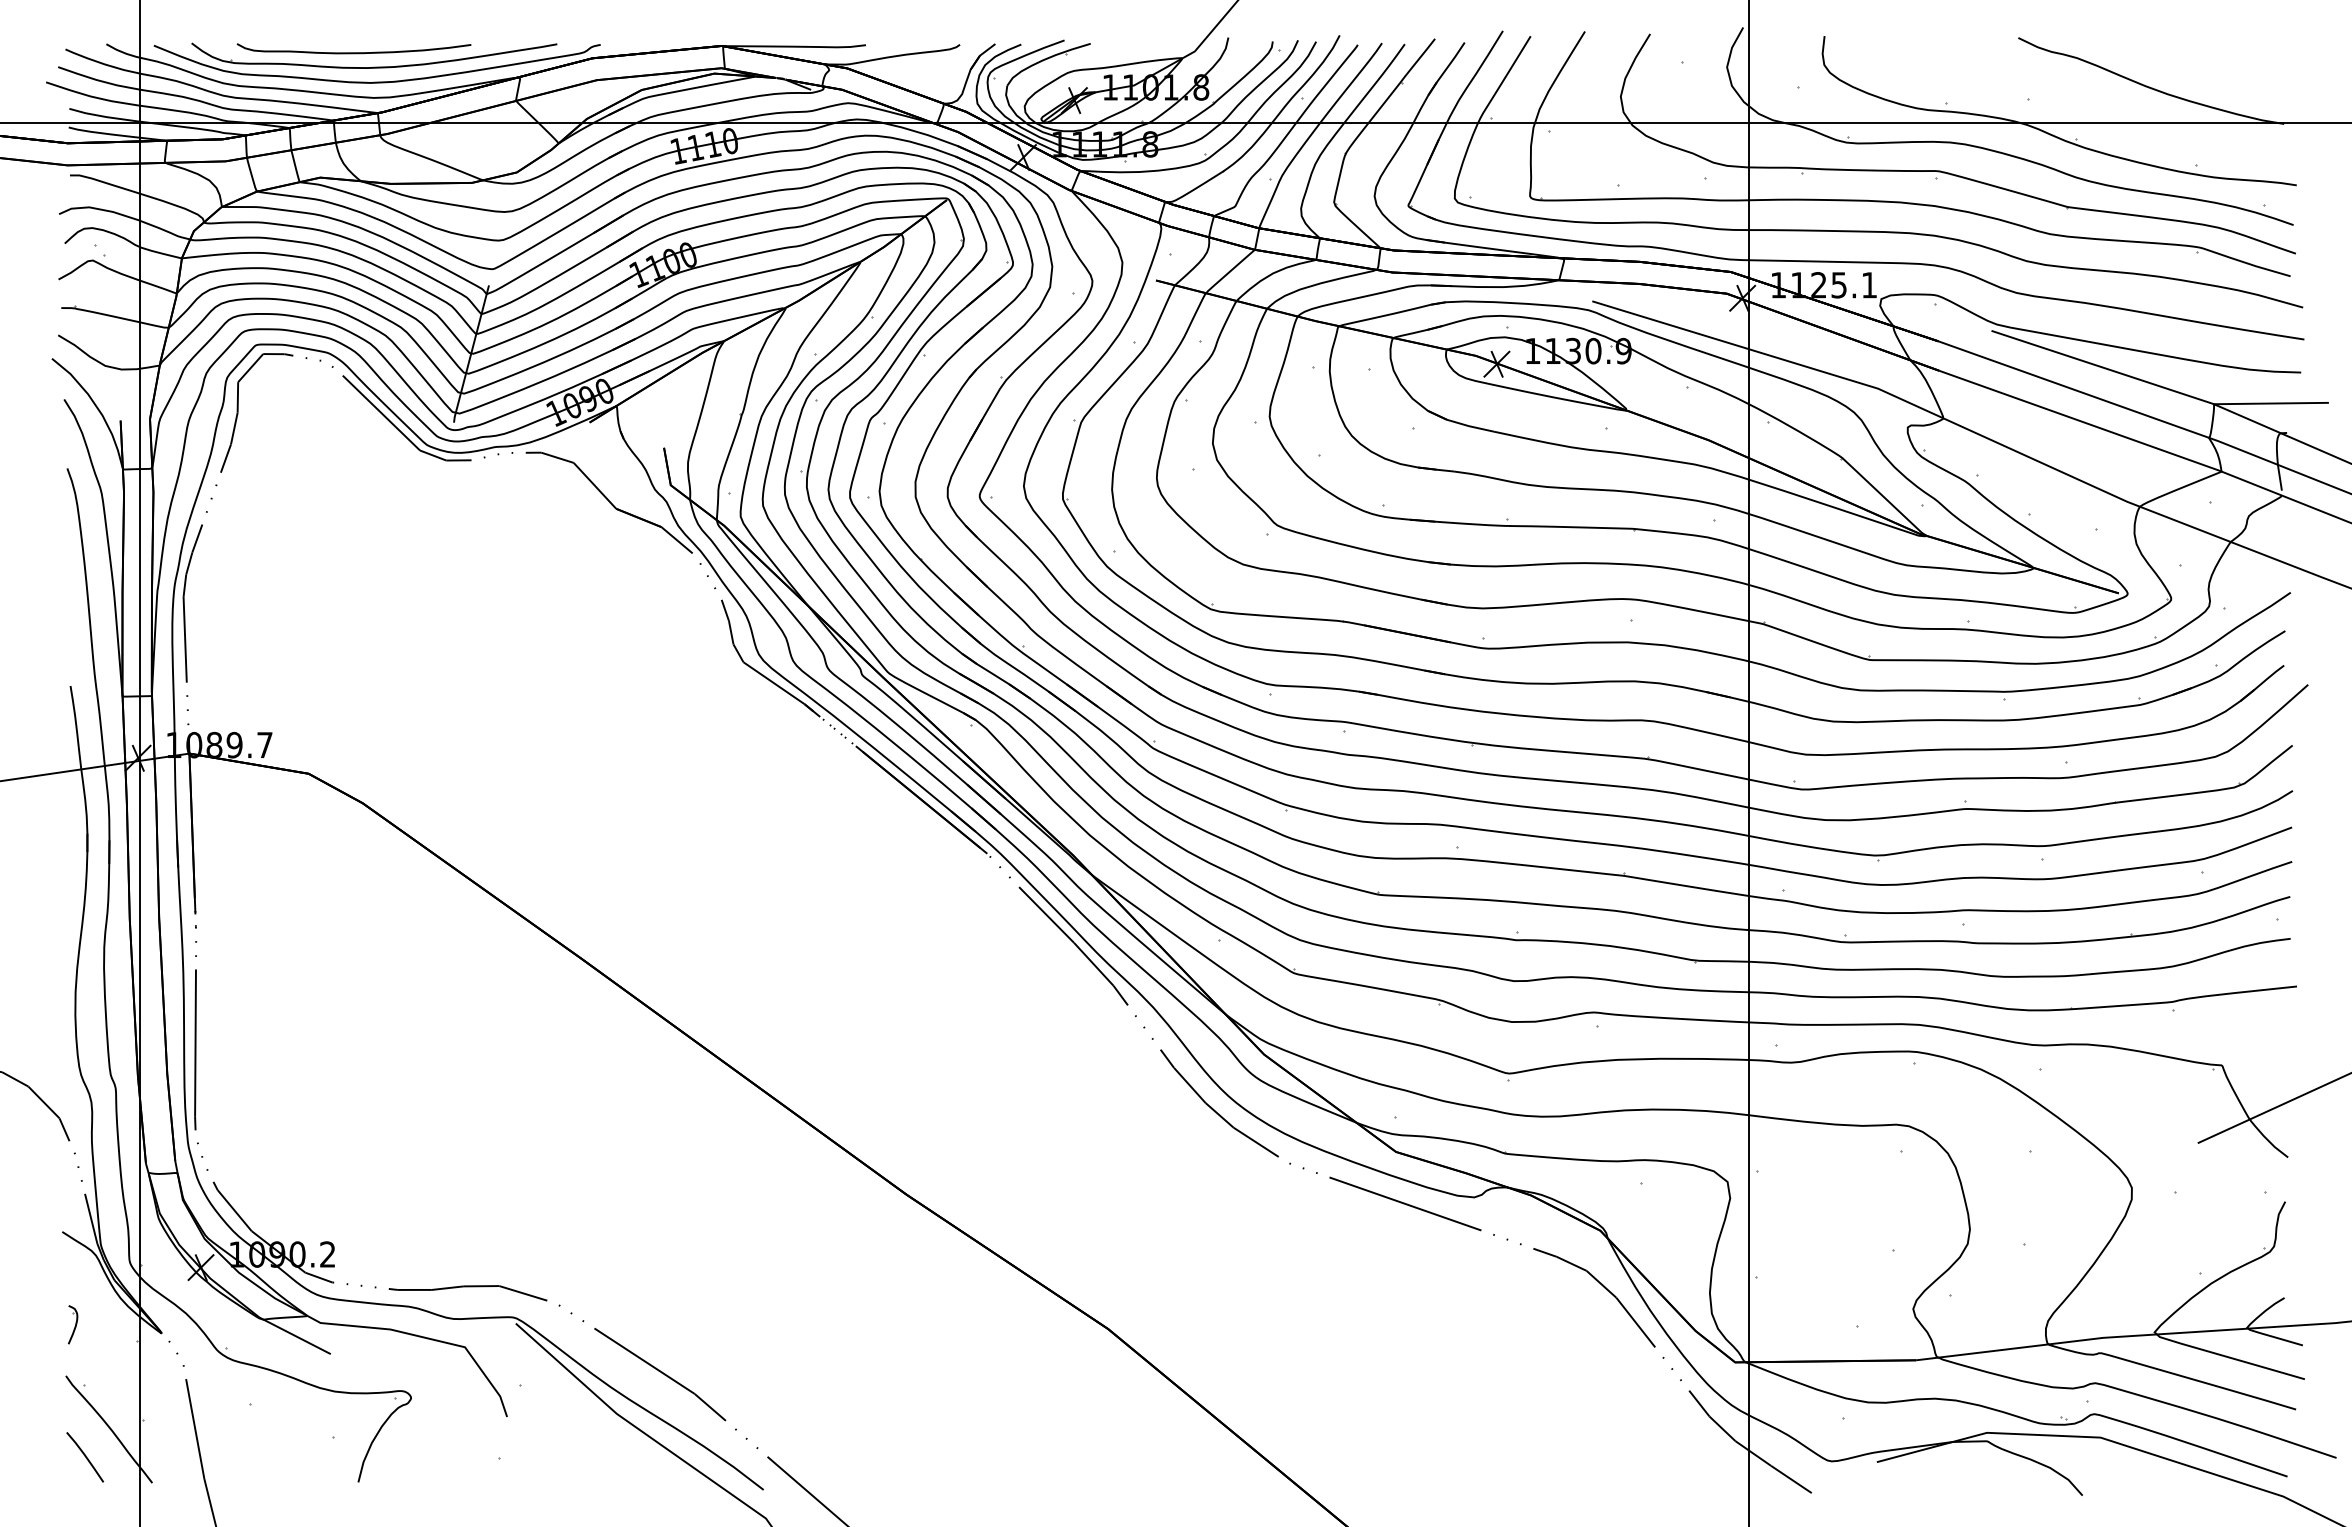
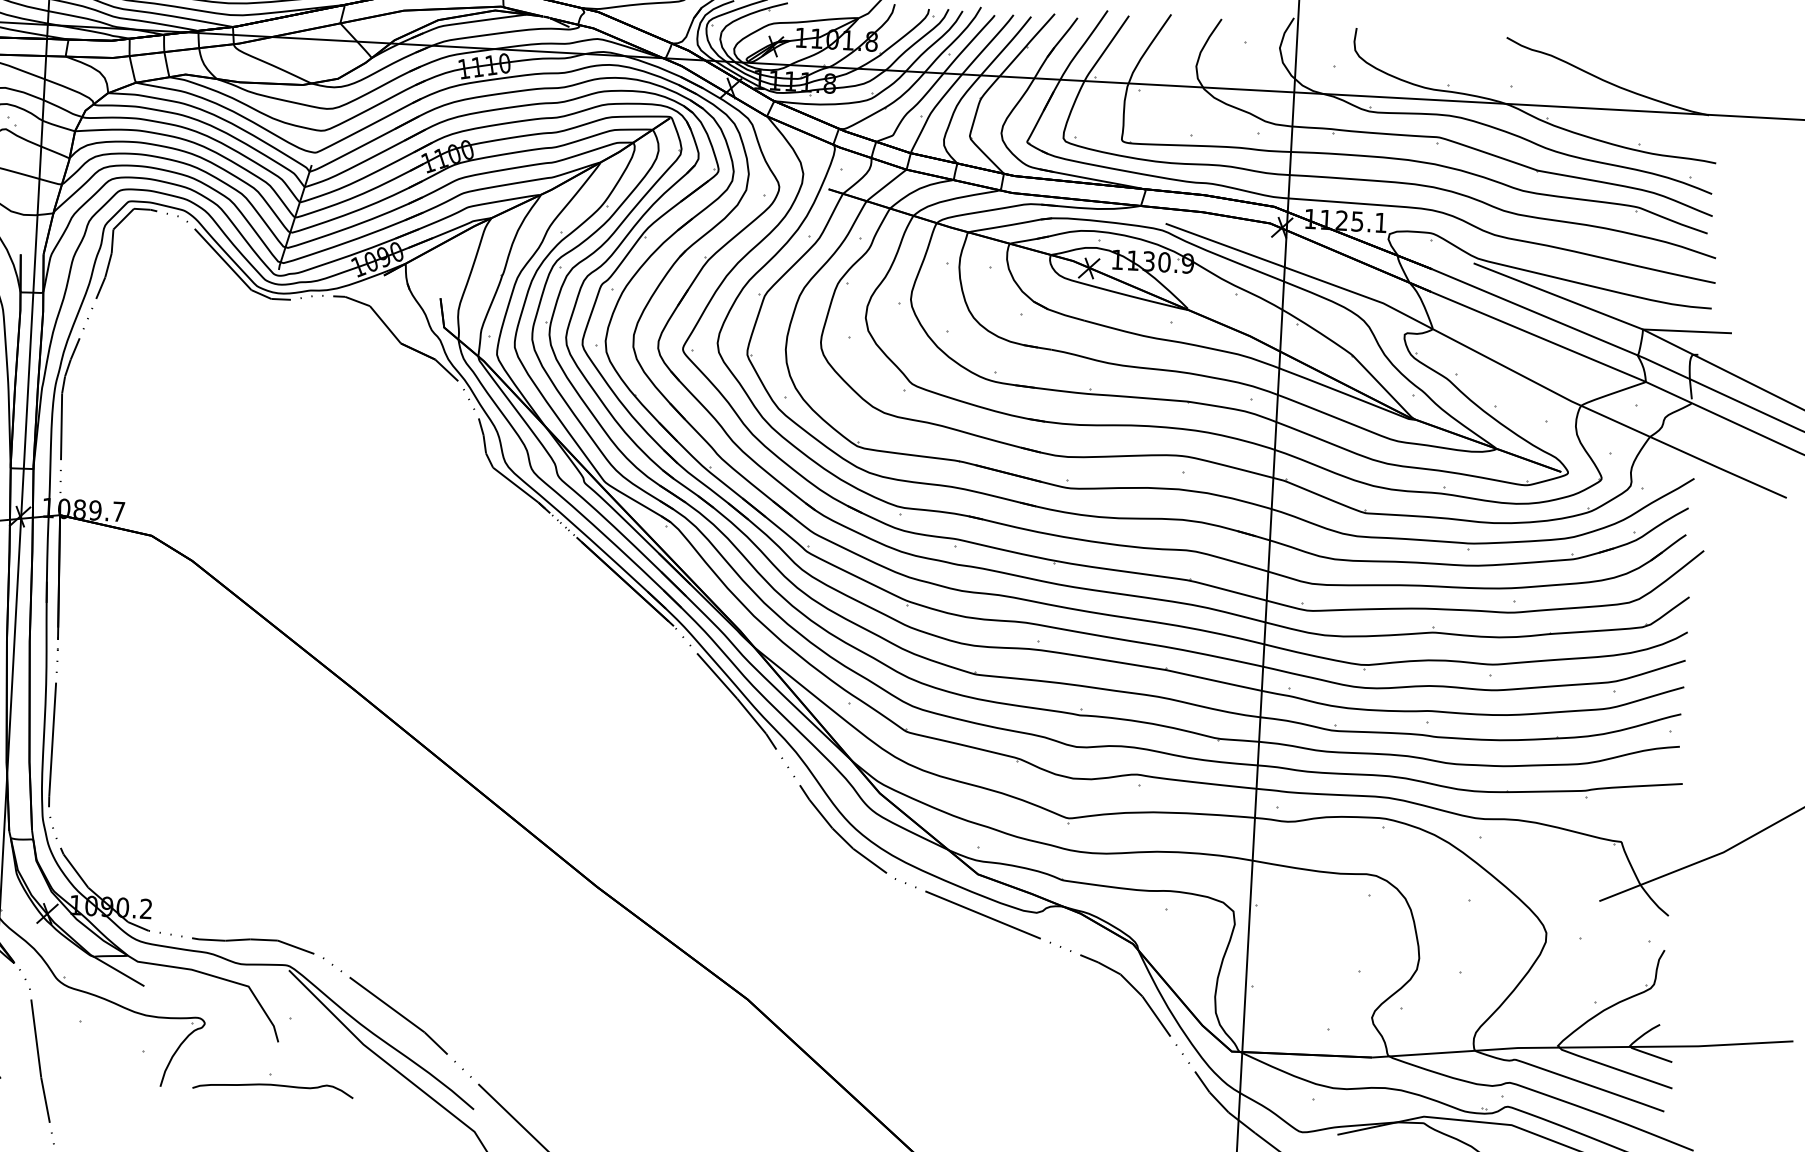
curve: (503, 1473) -> (273, 1085), added

